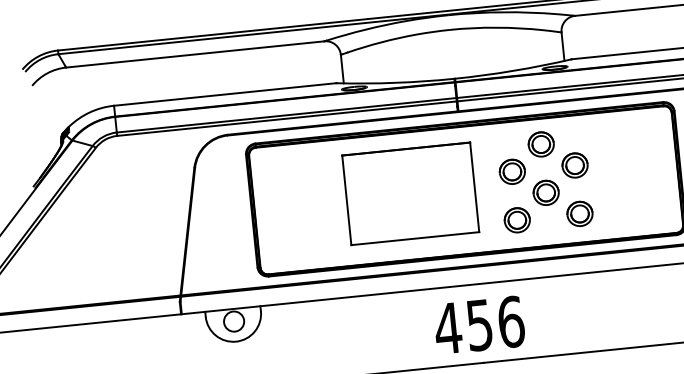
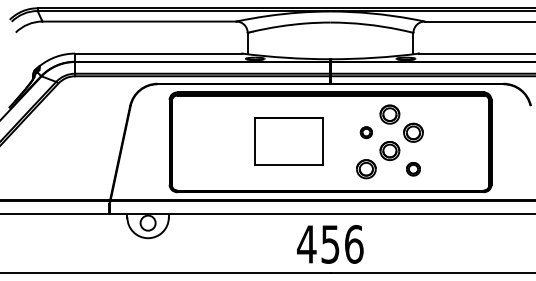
part: (512, 171) -> (366, 132), size x0.6
part: (409, 193) -> (288, 141), size x0.7
part: (580, 214) -> (413, 169), size x0.7

